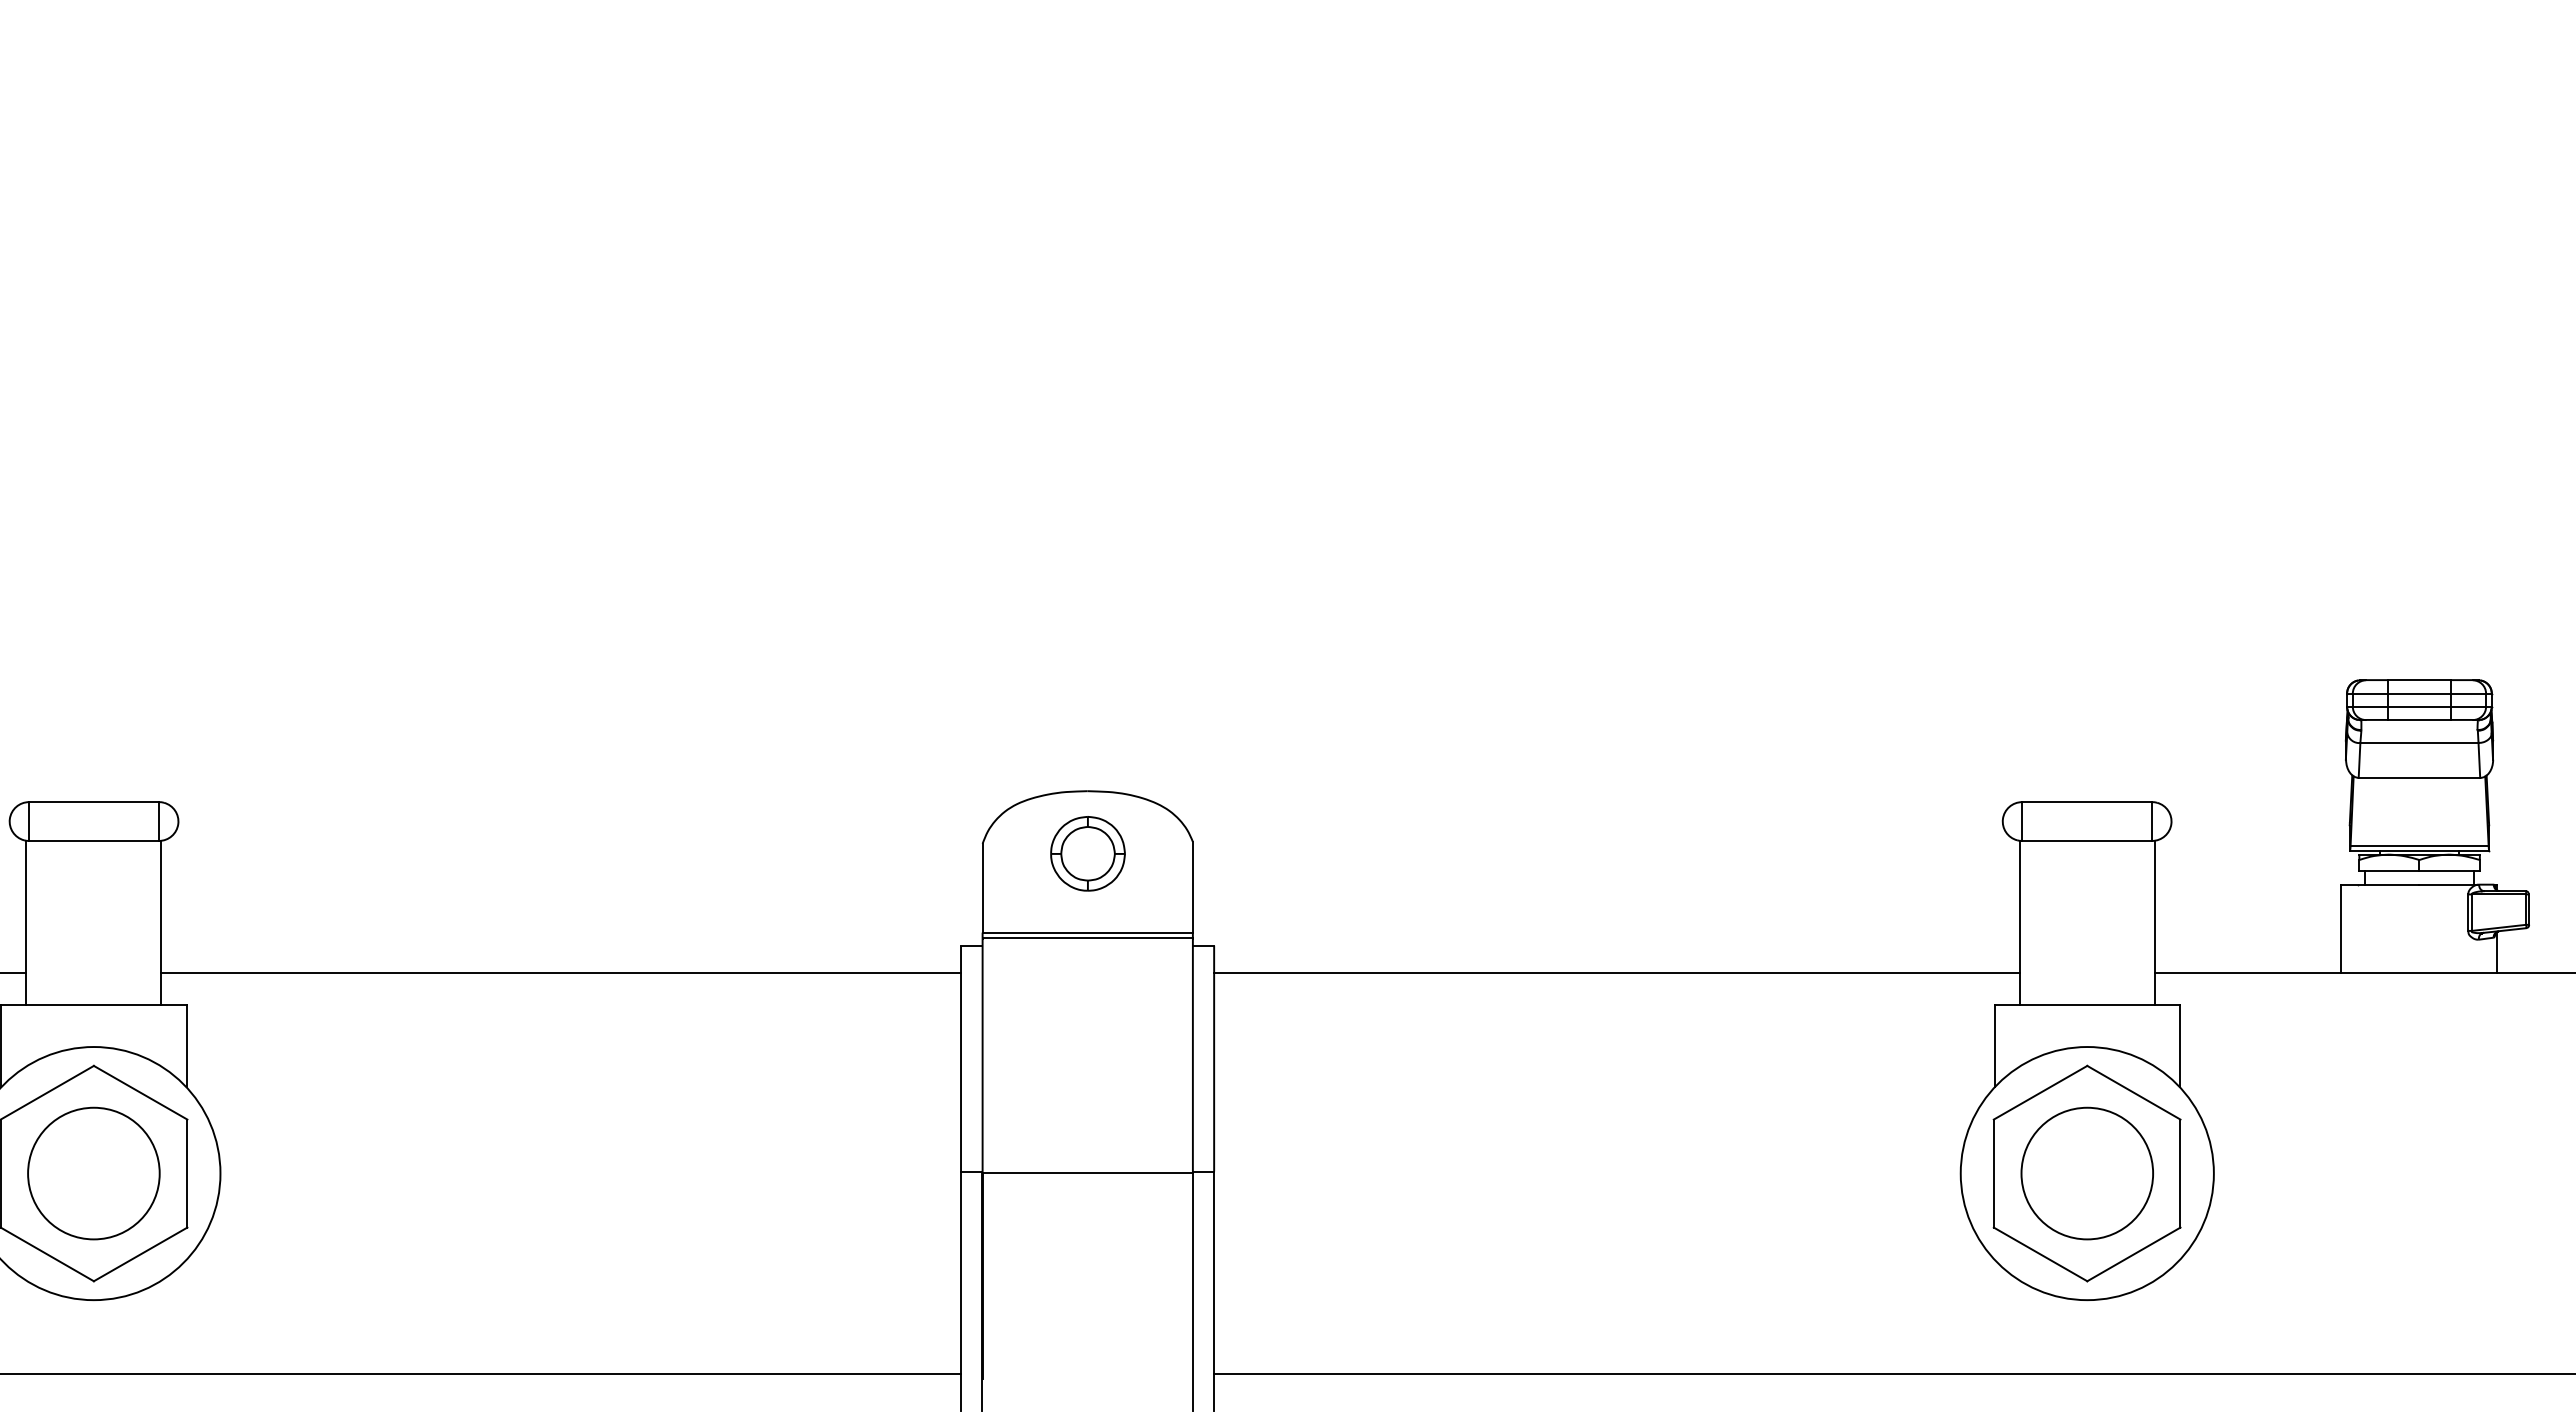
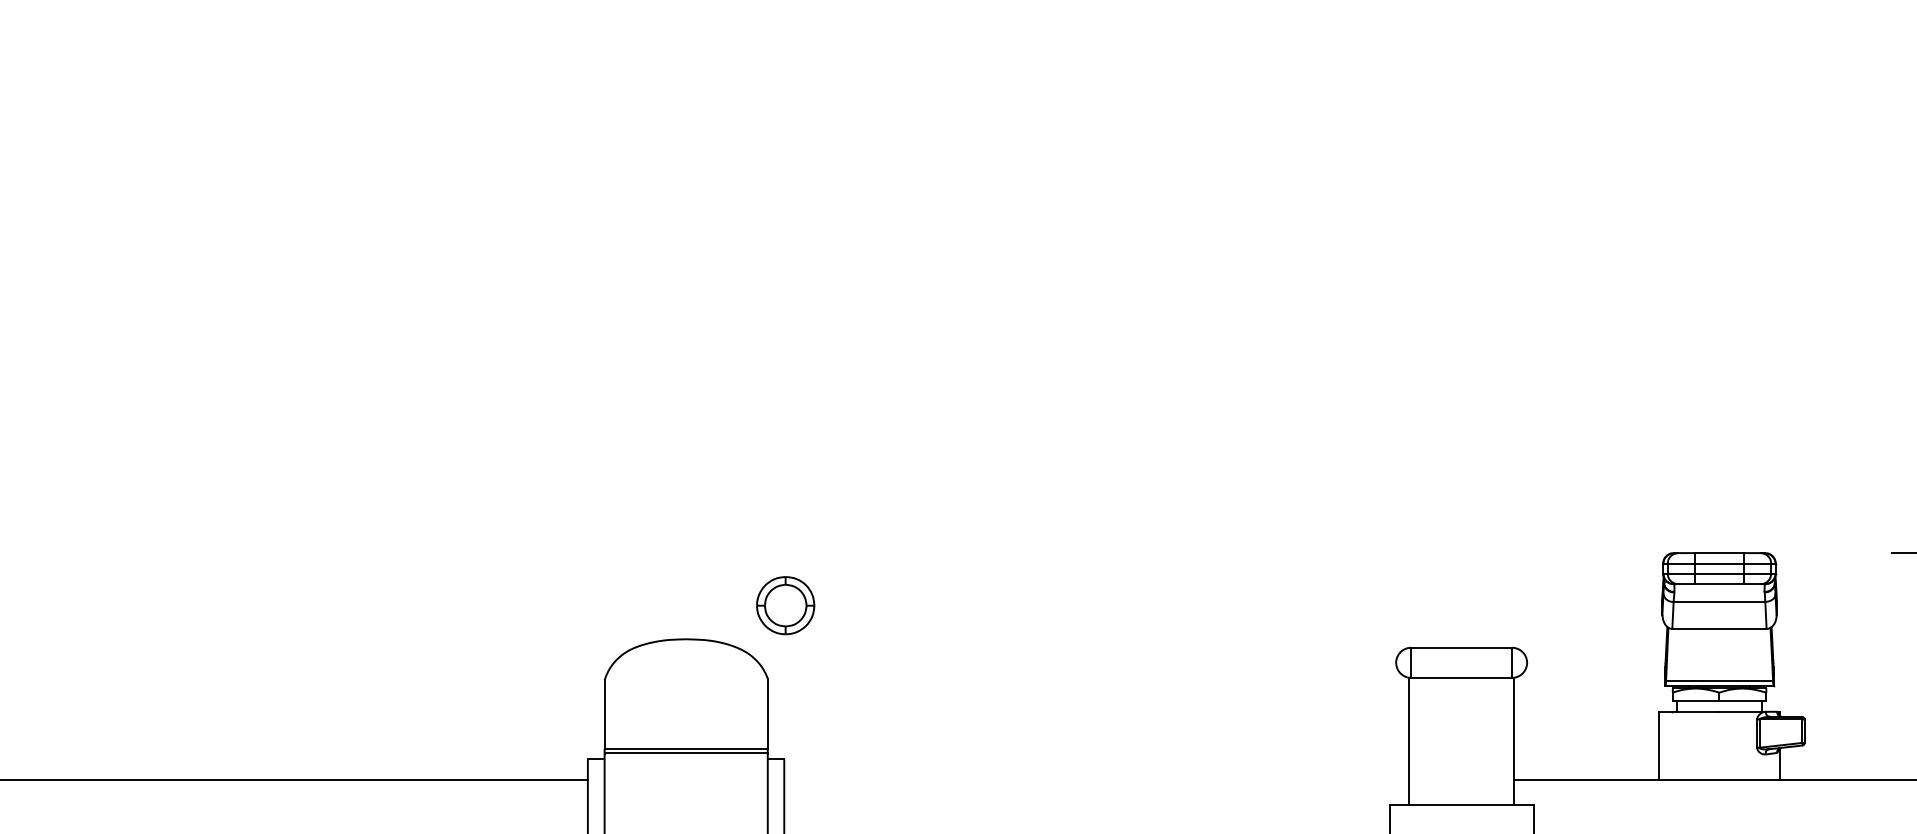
part: (1087, 853) -> (785, 605), moved
line: (1616, 973) -> (1096, 780), removed

